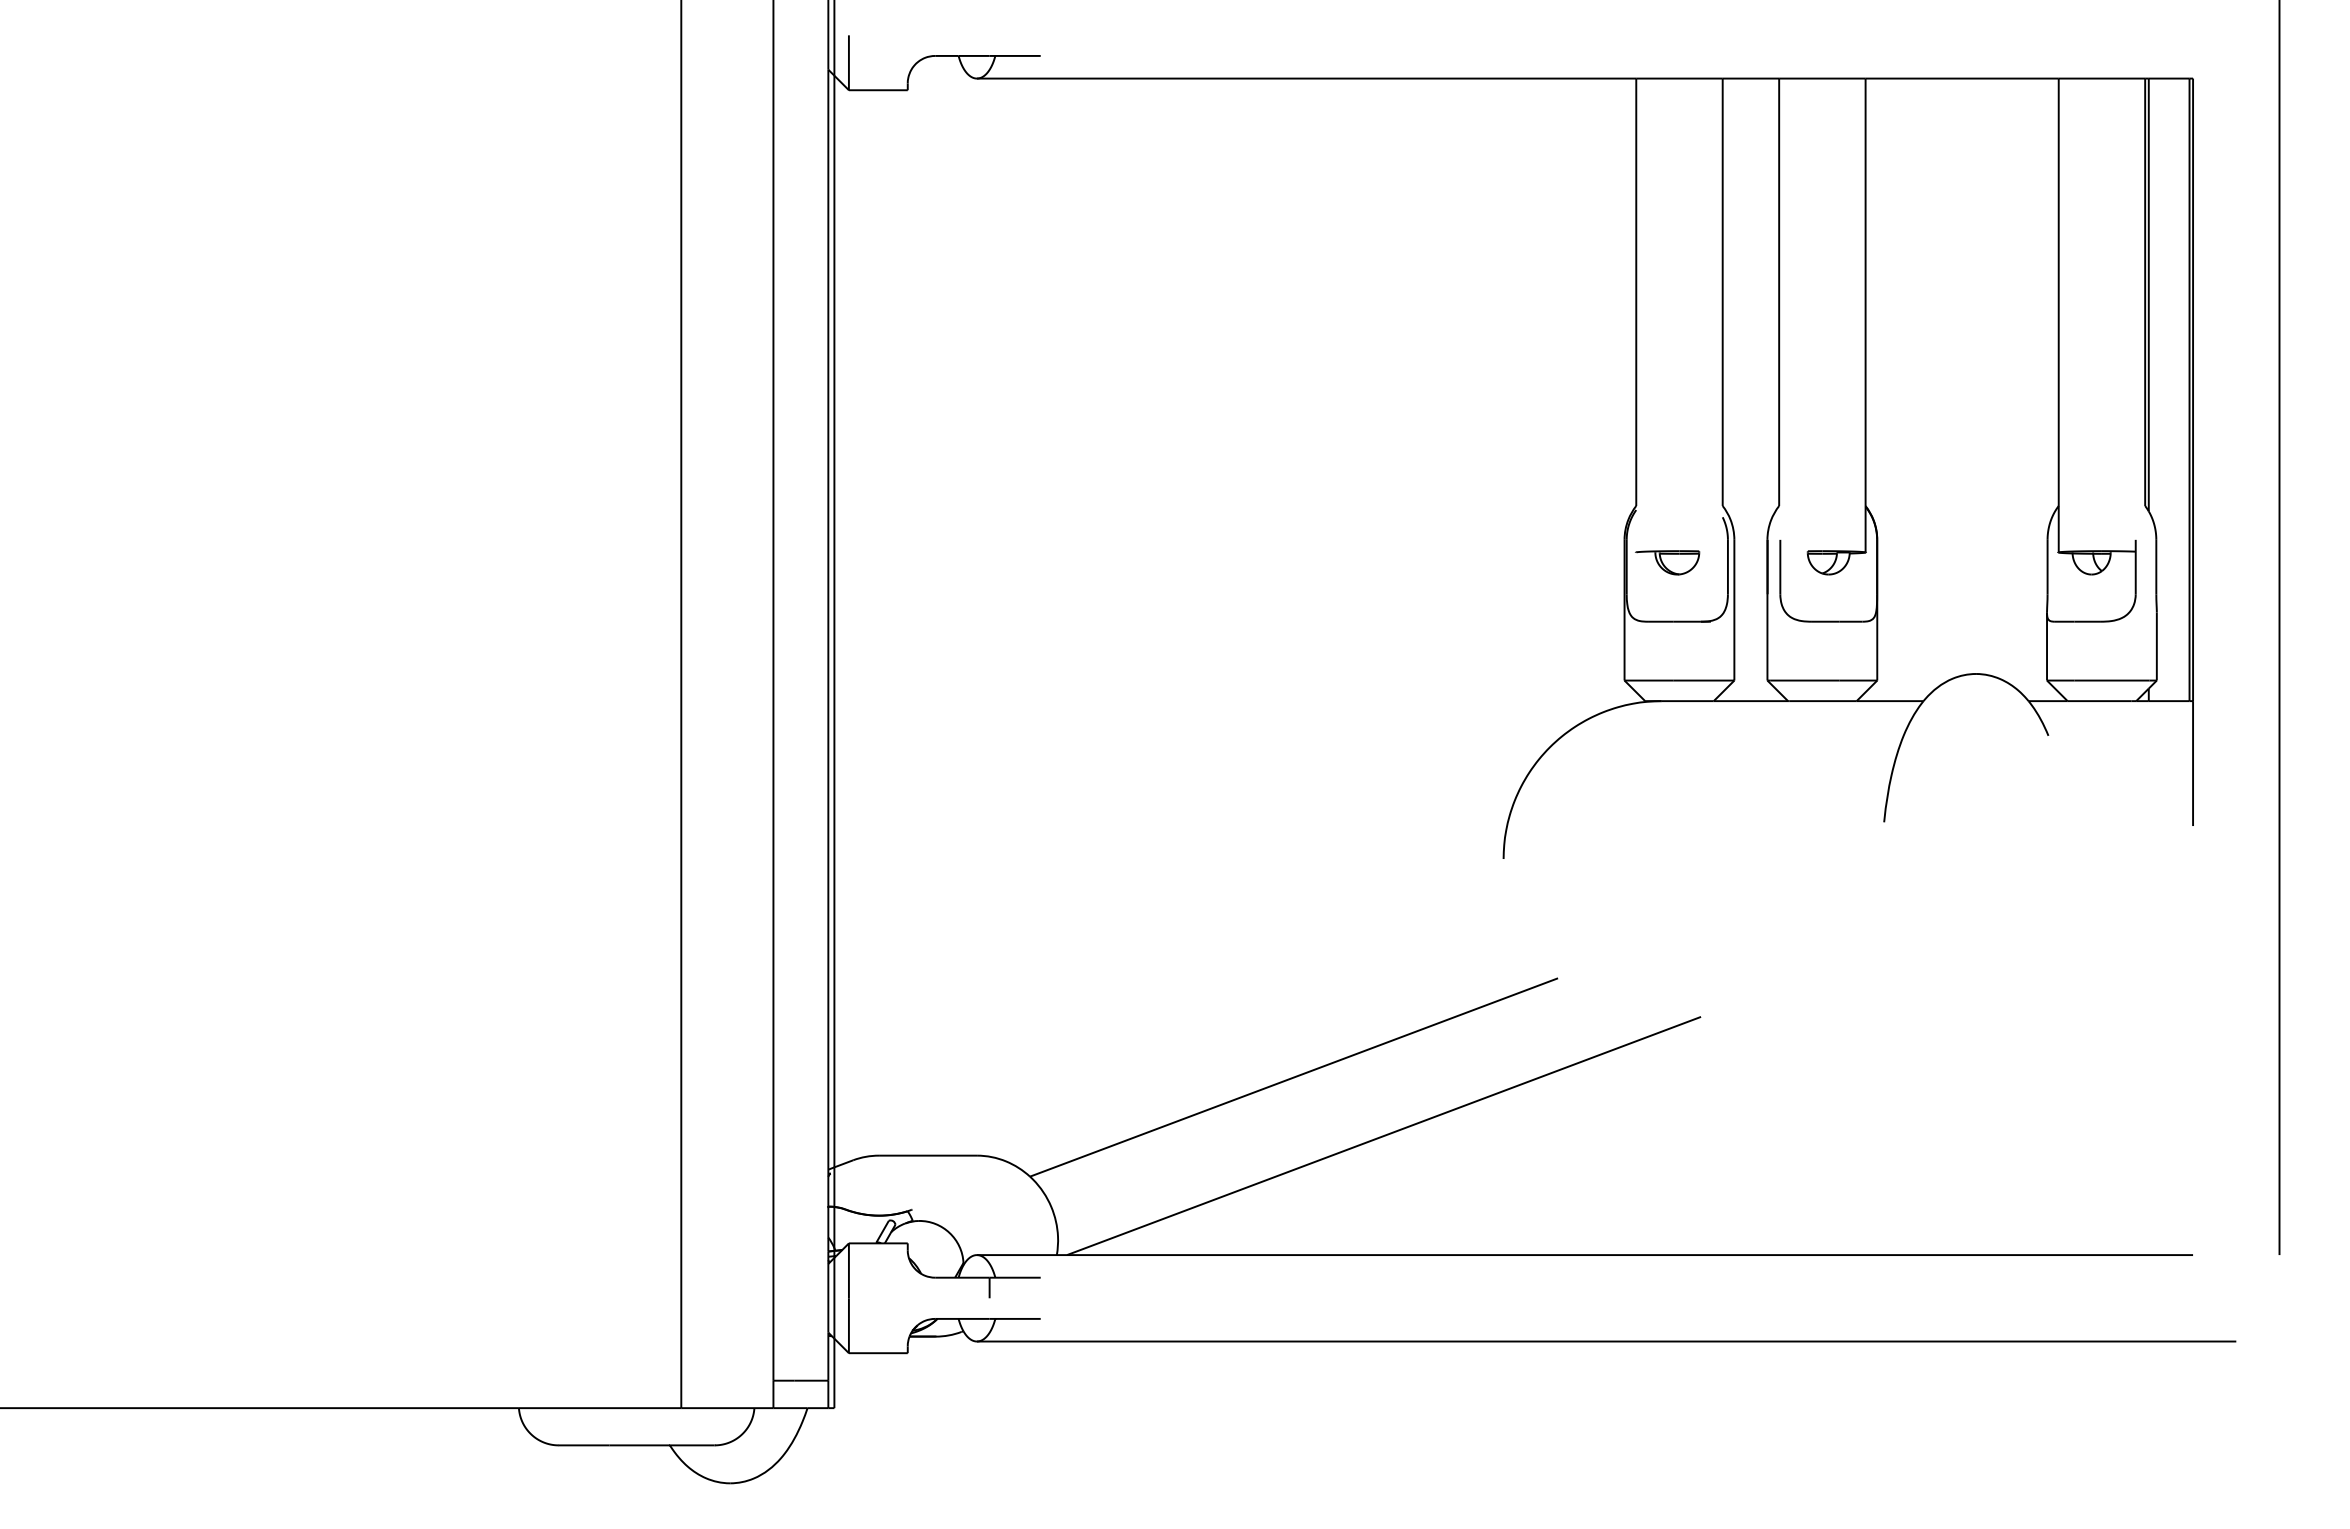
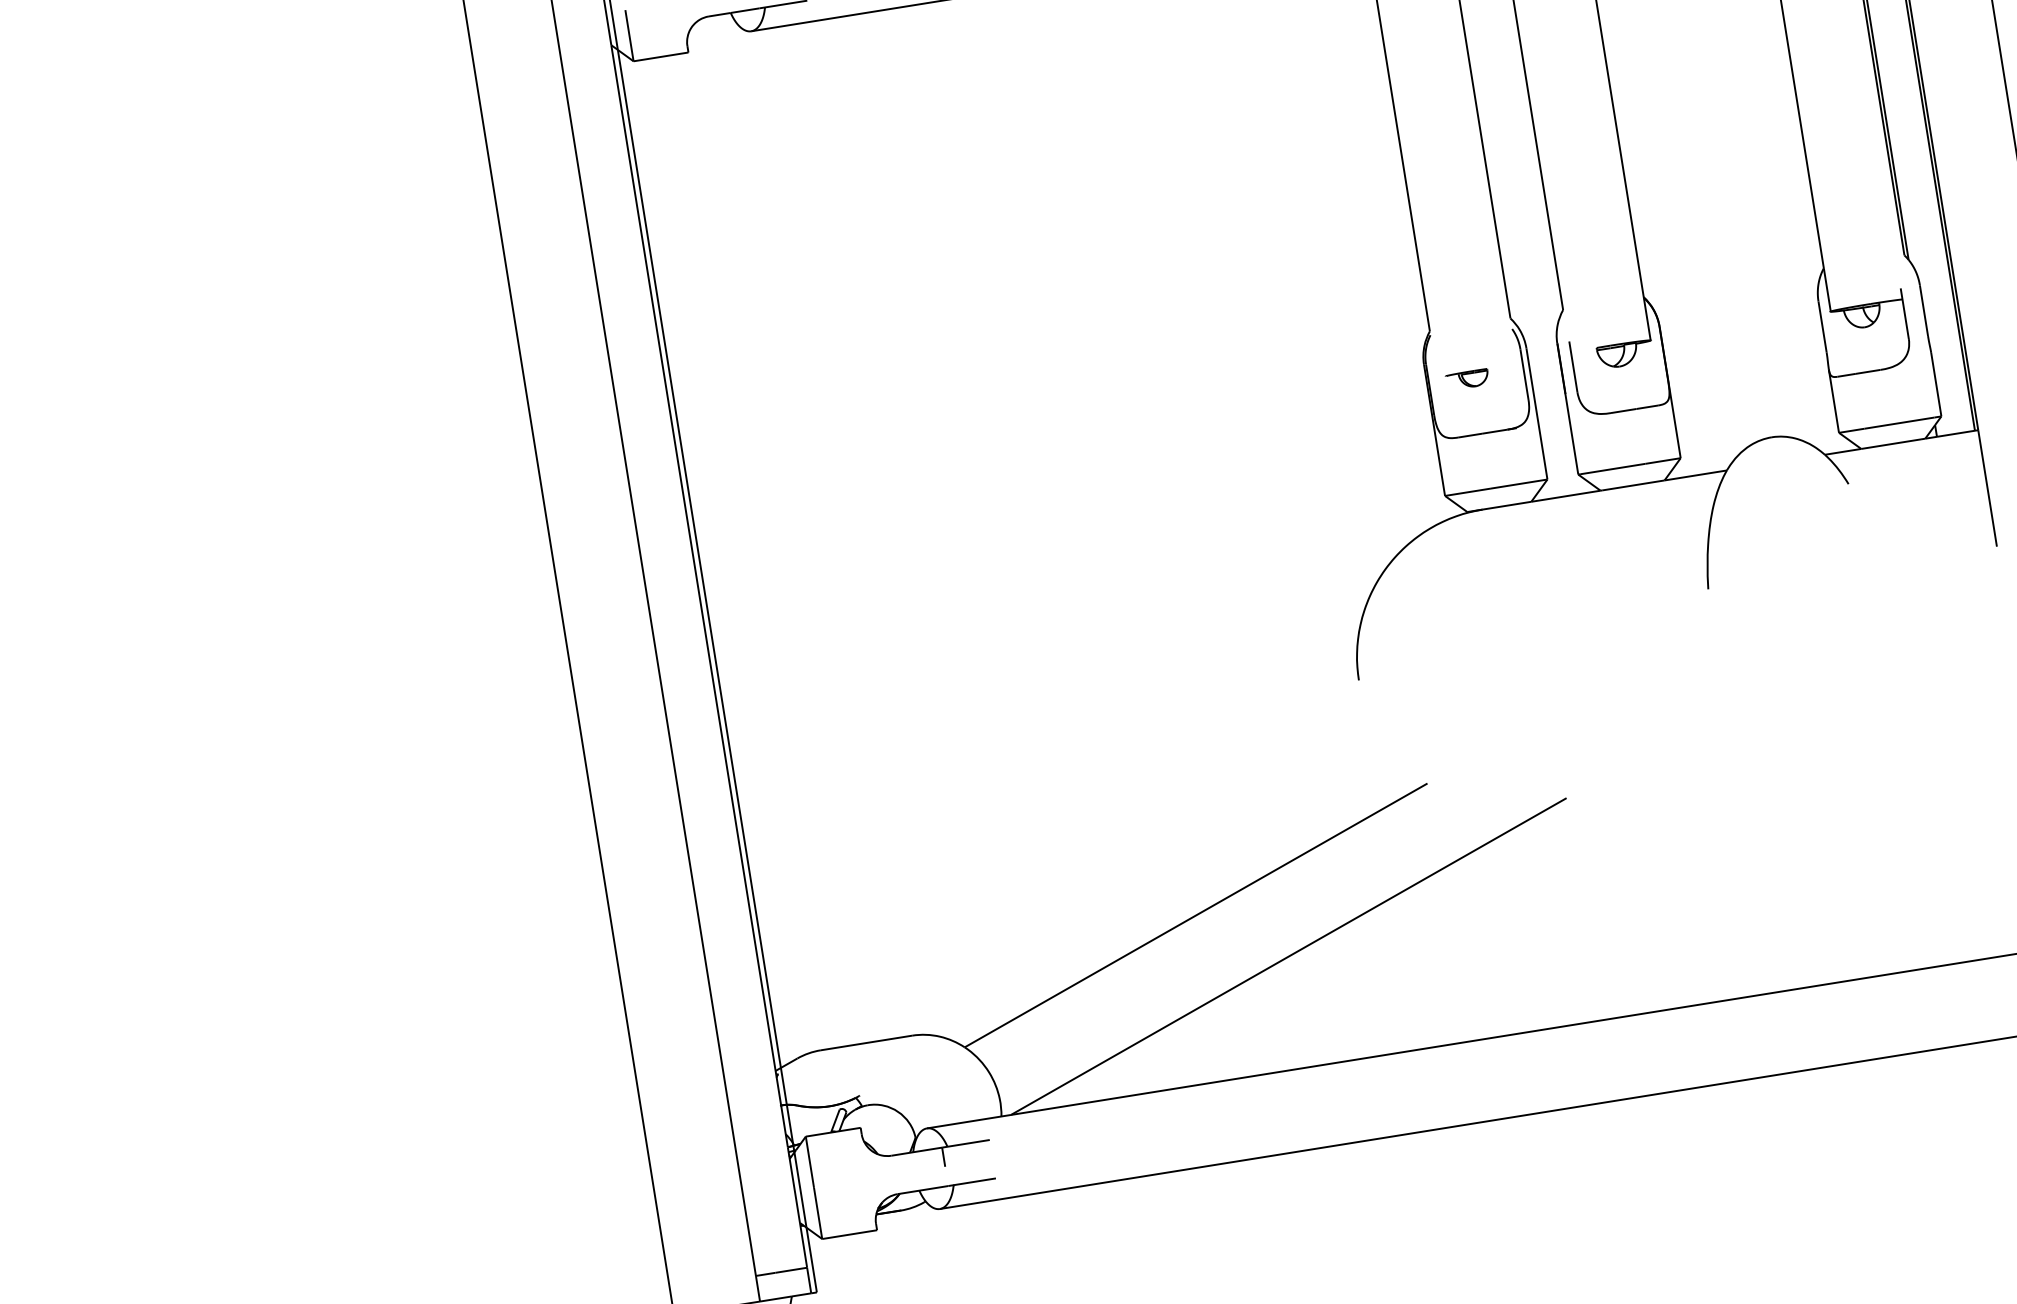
part: (1667, 562) -> (1467, 379), size x0.7

